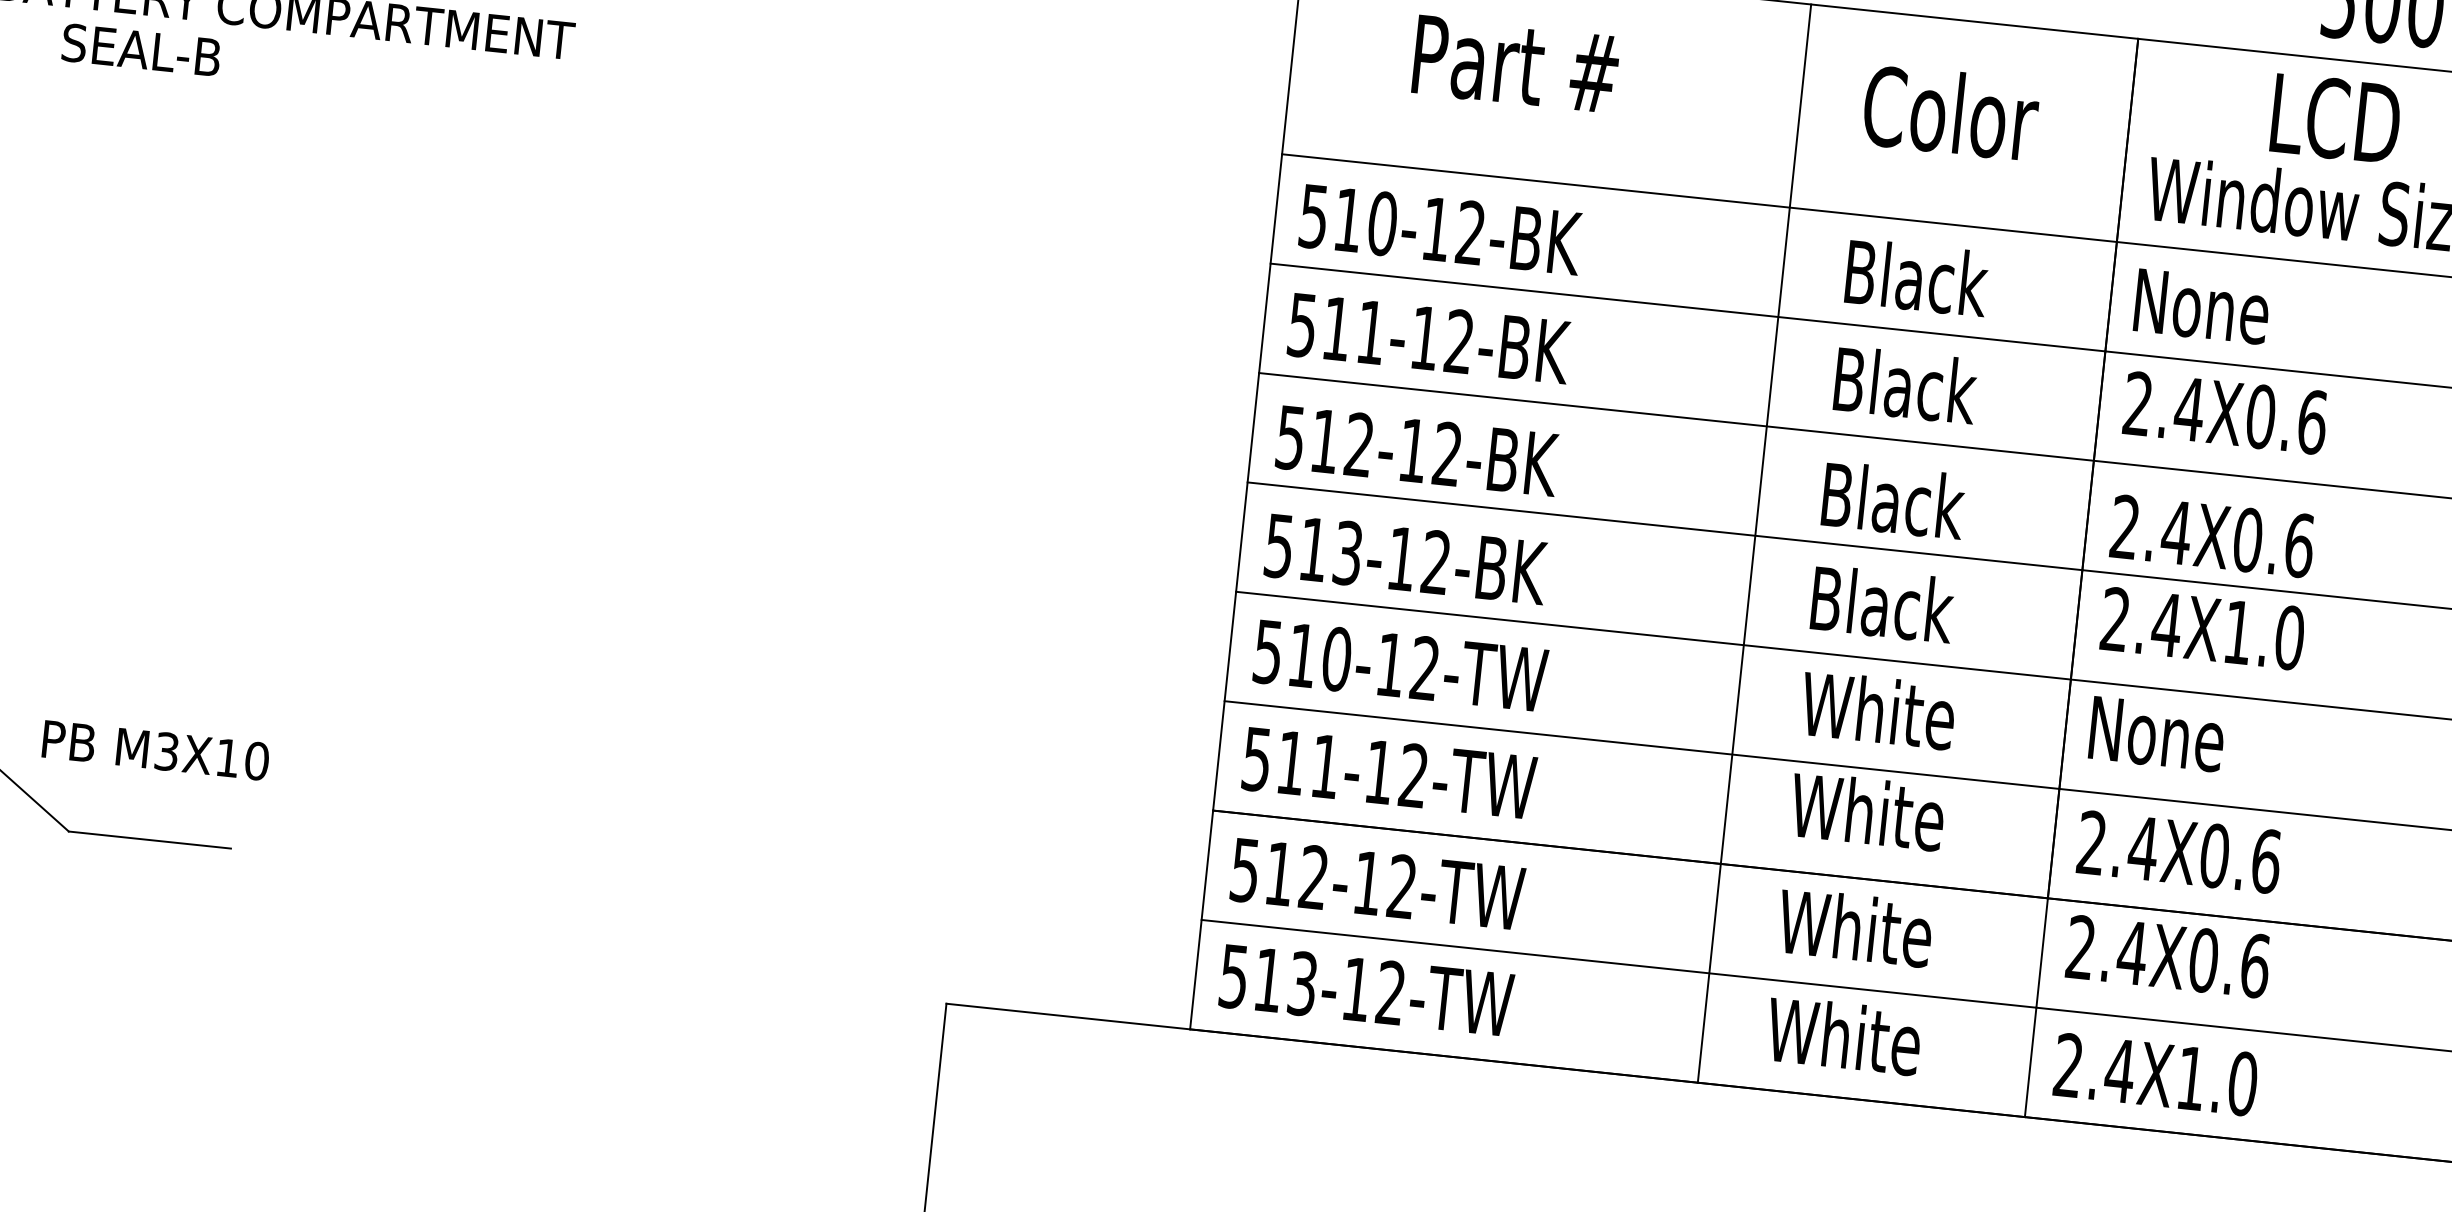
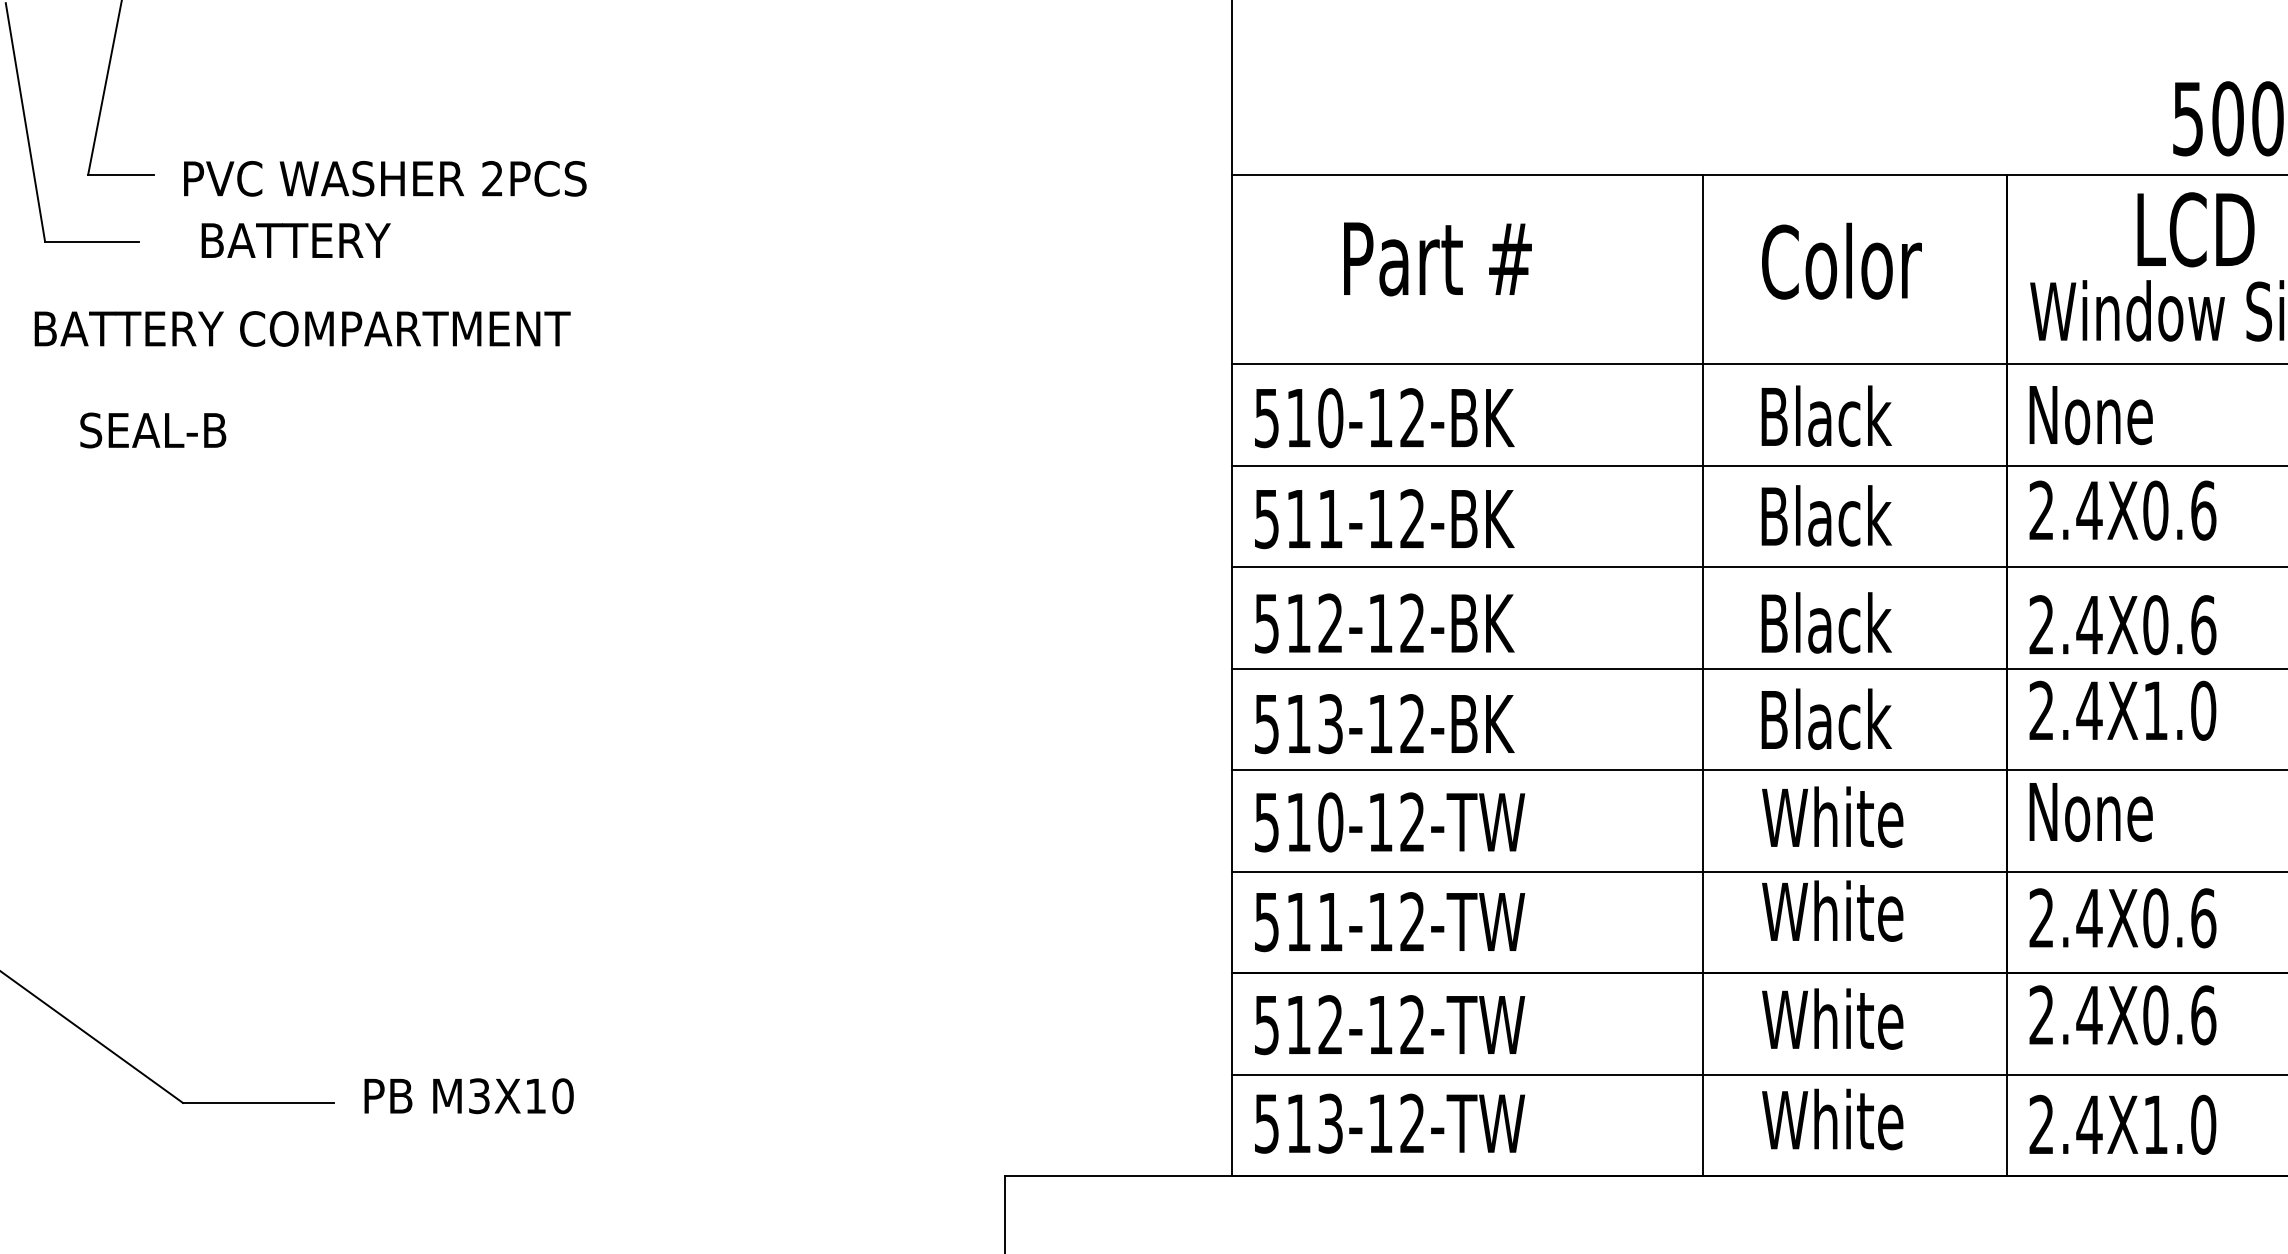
text: (141, 50) -> (153, 430), moved
text: (155, 750) -> (468, 1096), moved

